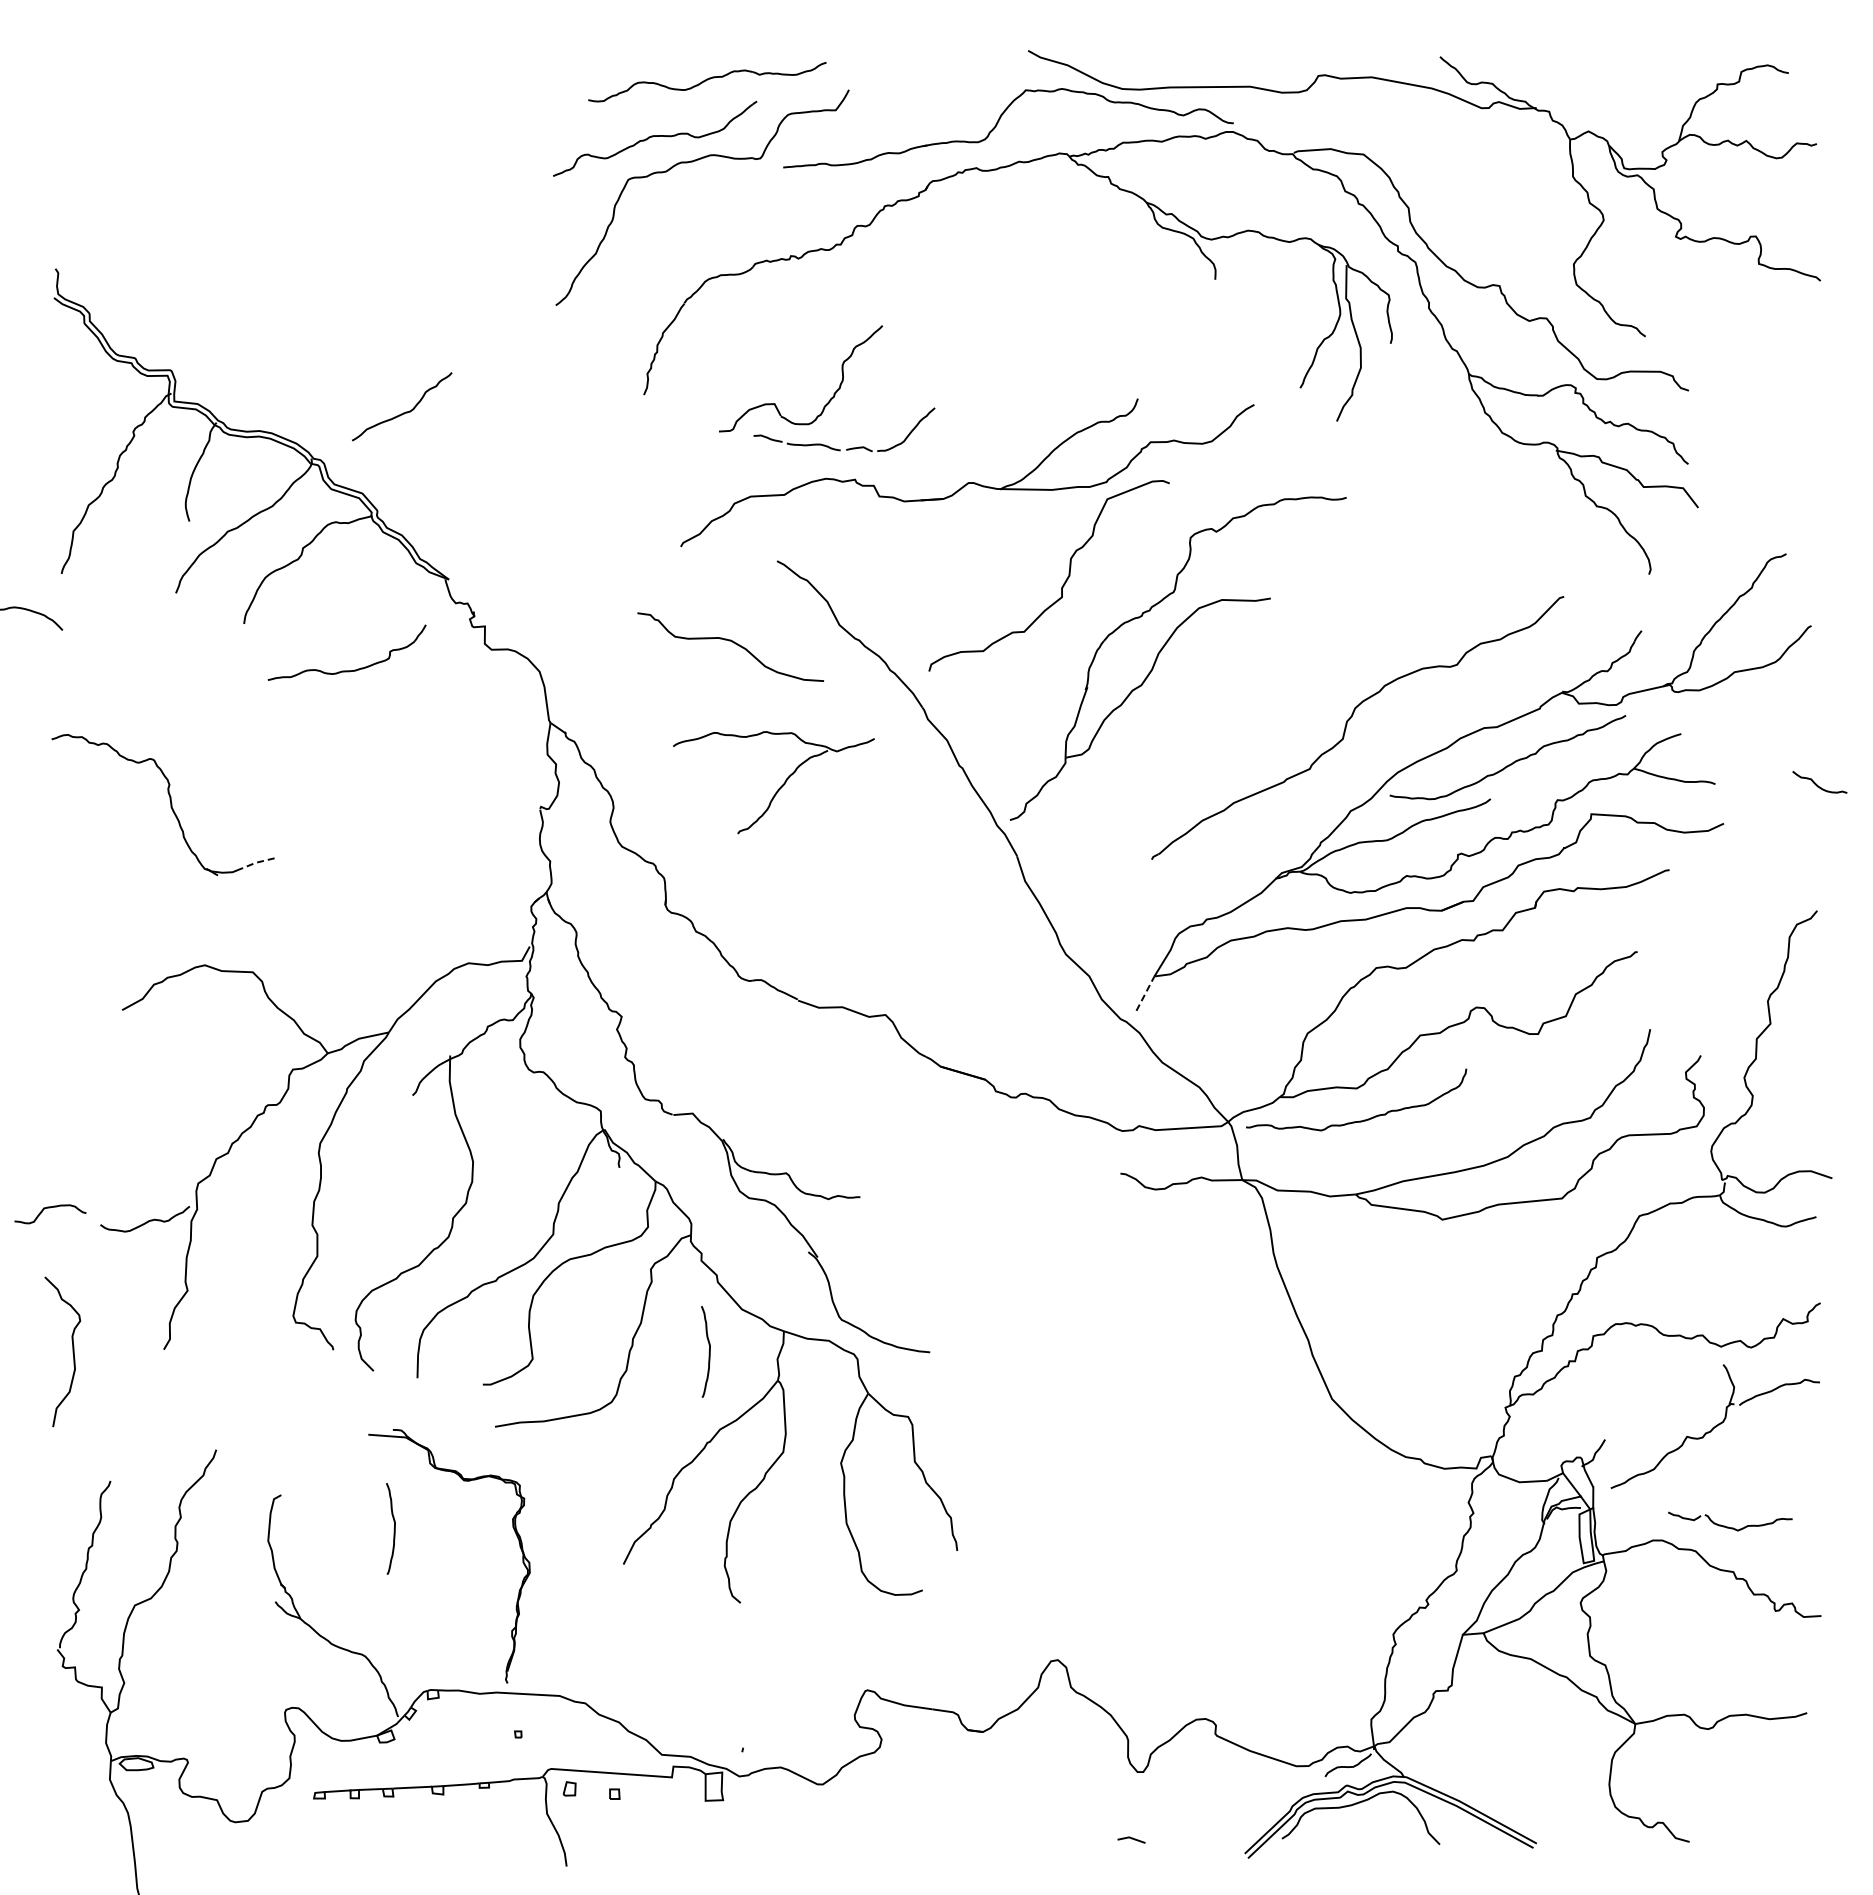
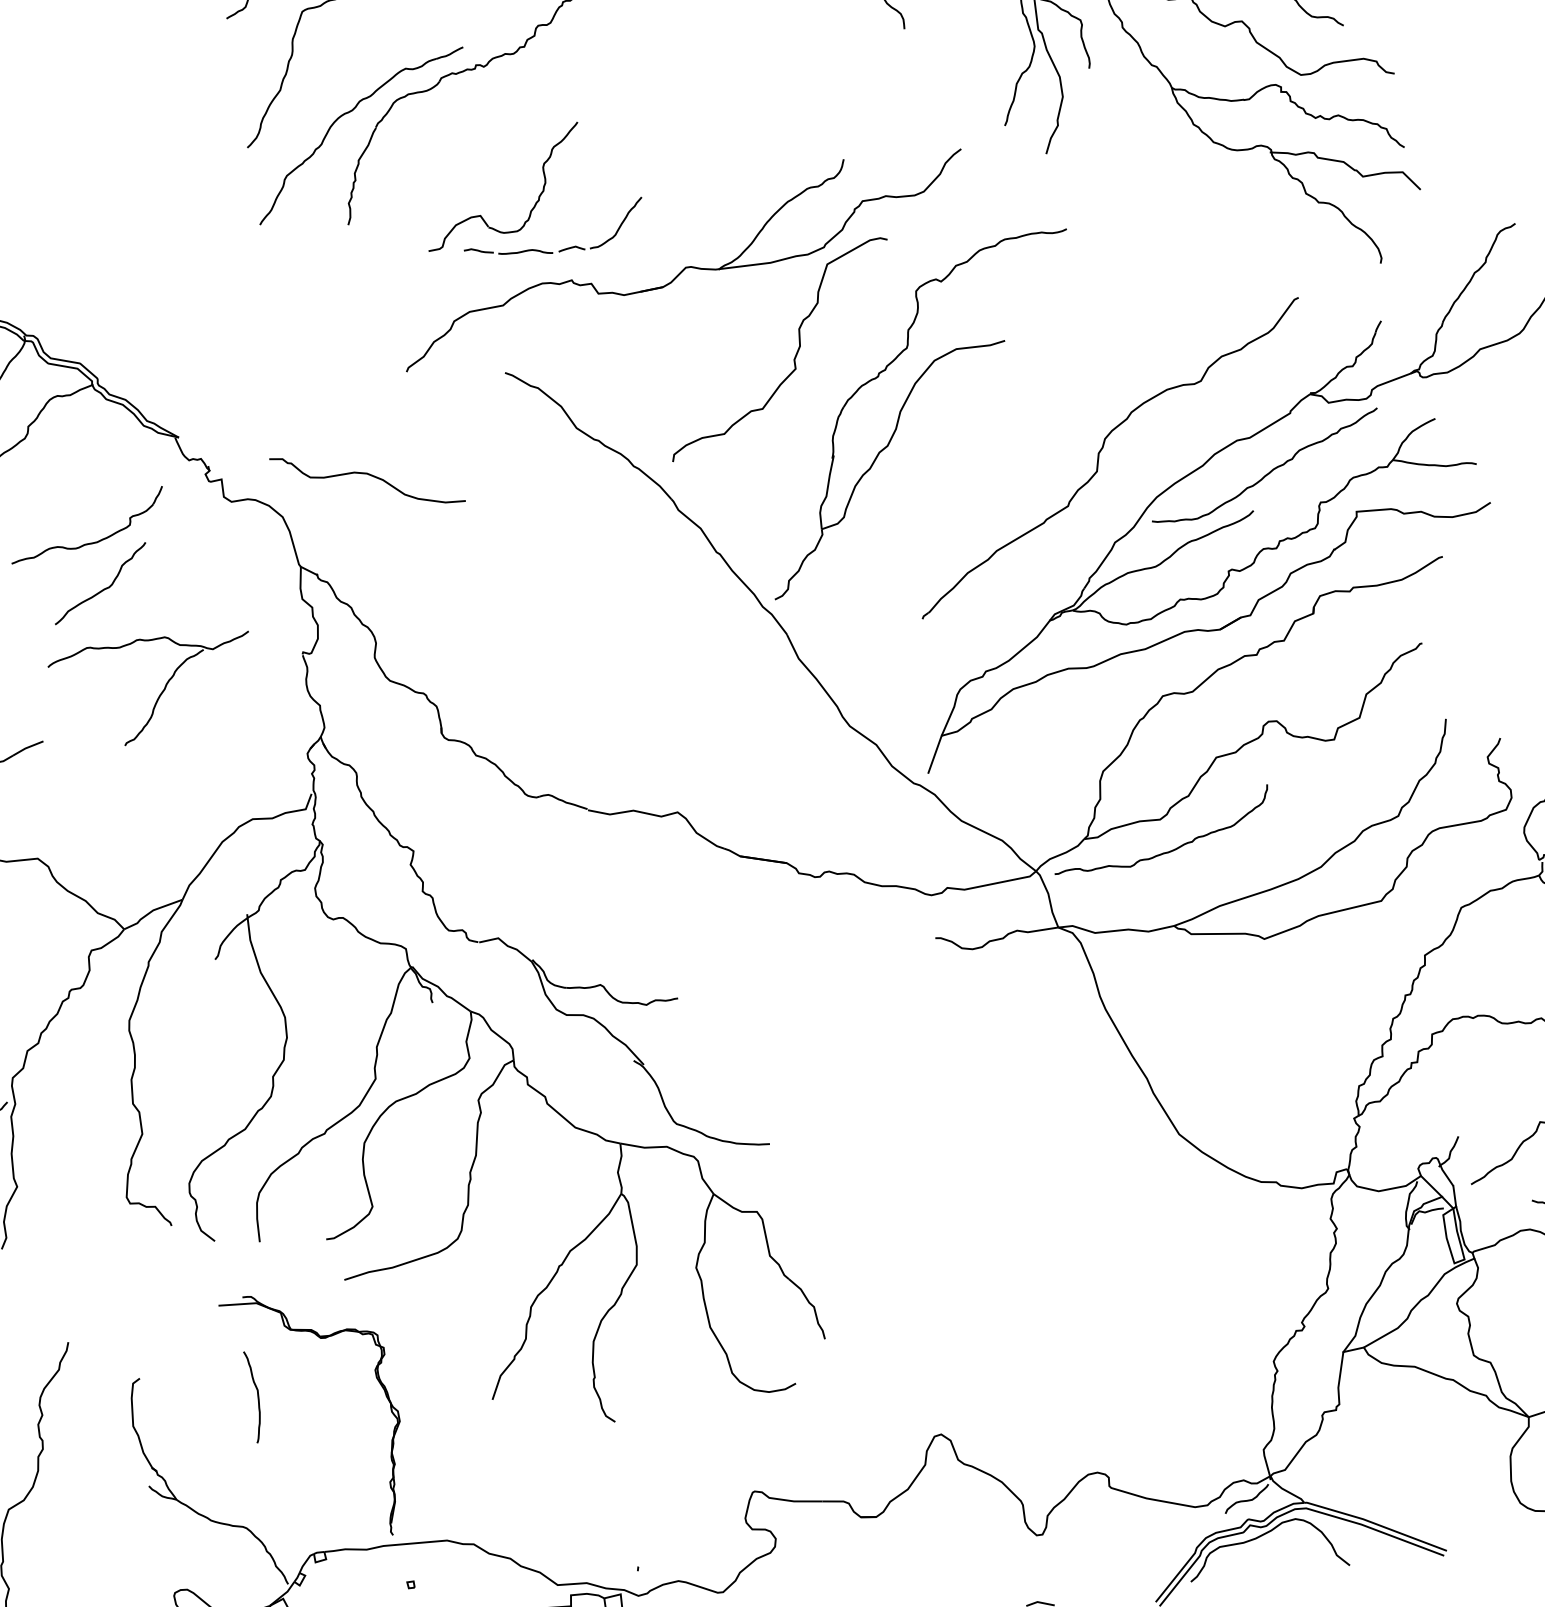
part: (660, 285) -> (349, 113), added
curve: (405, 411) -> (104, 587), moved
curve: (733, 643) -> (369, 476), moved
part: (779, 787) -> (160, 693), moved
line: (257, 862) -> (26, 747), dashed -> solid
line: (1145, 993) -> (935, 754), dashed -> solid
curve: (708, 1351) -> (547, 1174), removed

